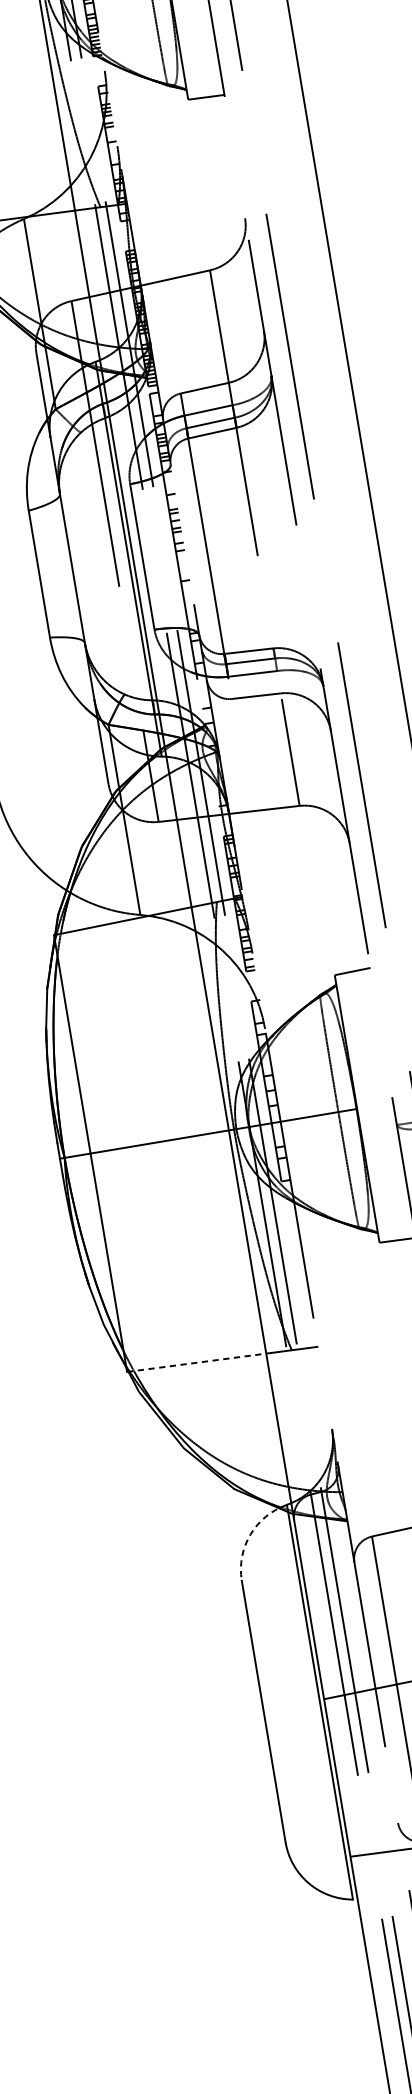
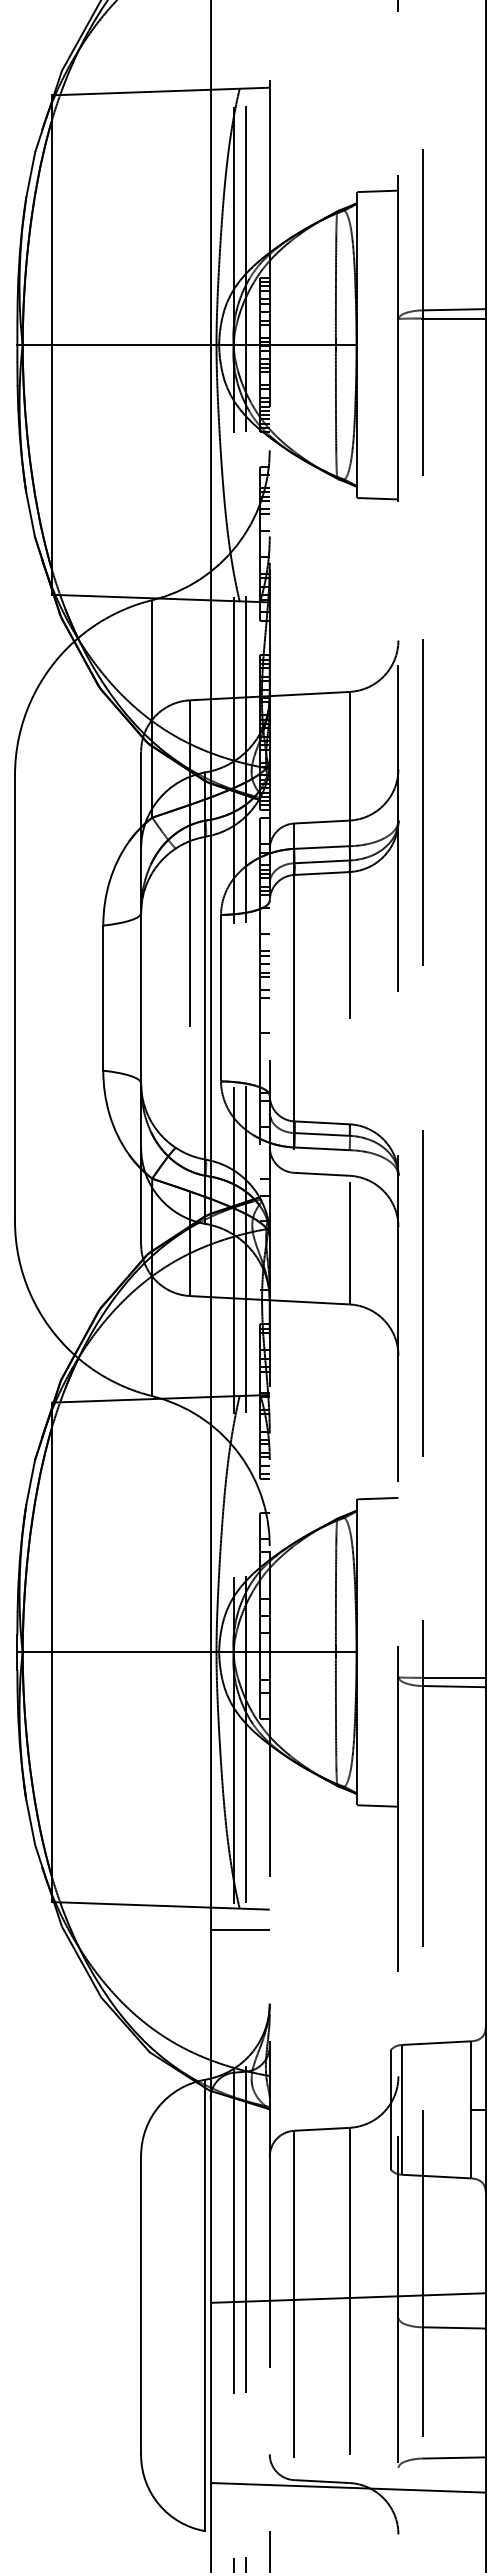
line: (196, 1362) -> (131, 1904), dashed -> solid
line: (294, 1368) -> (239, 1929), added
arc: (250, 1535) -> (159, 2106), dashed -> solid

